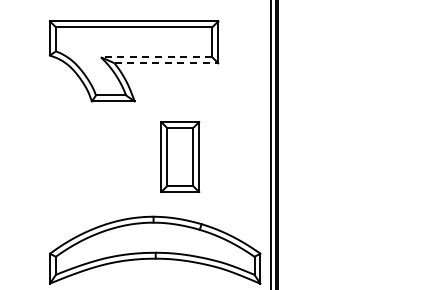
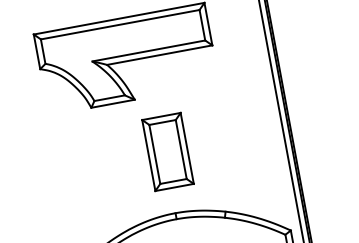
line: (156, 57) -> (148, 51), dashed -> solid
line: (166, 63) -> (159, 55), dashed -> solid
part: (180, 157) -> (168, 152), moved

